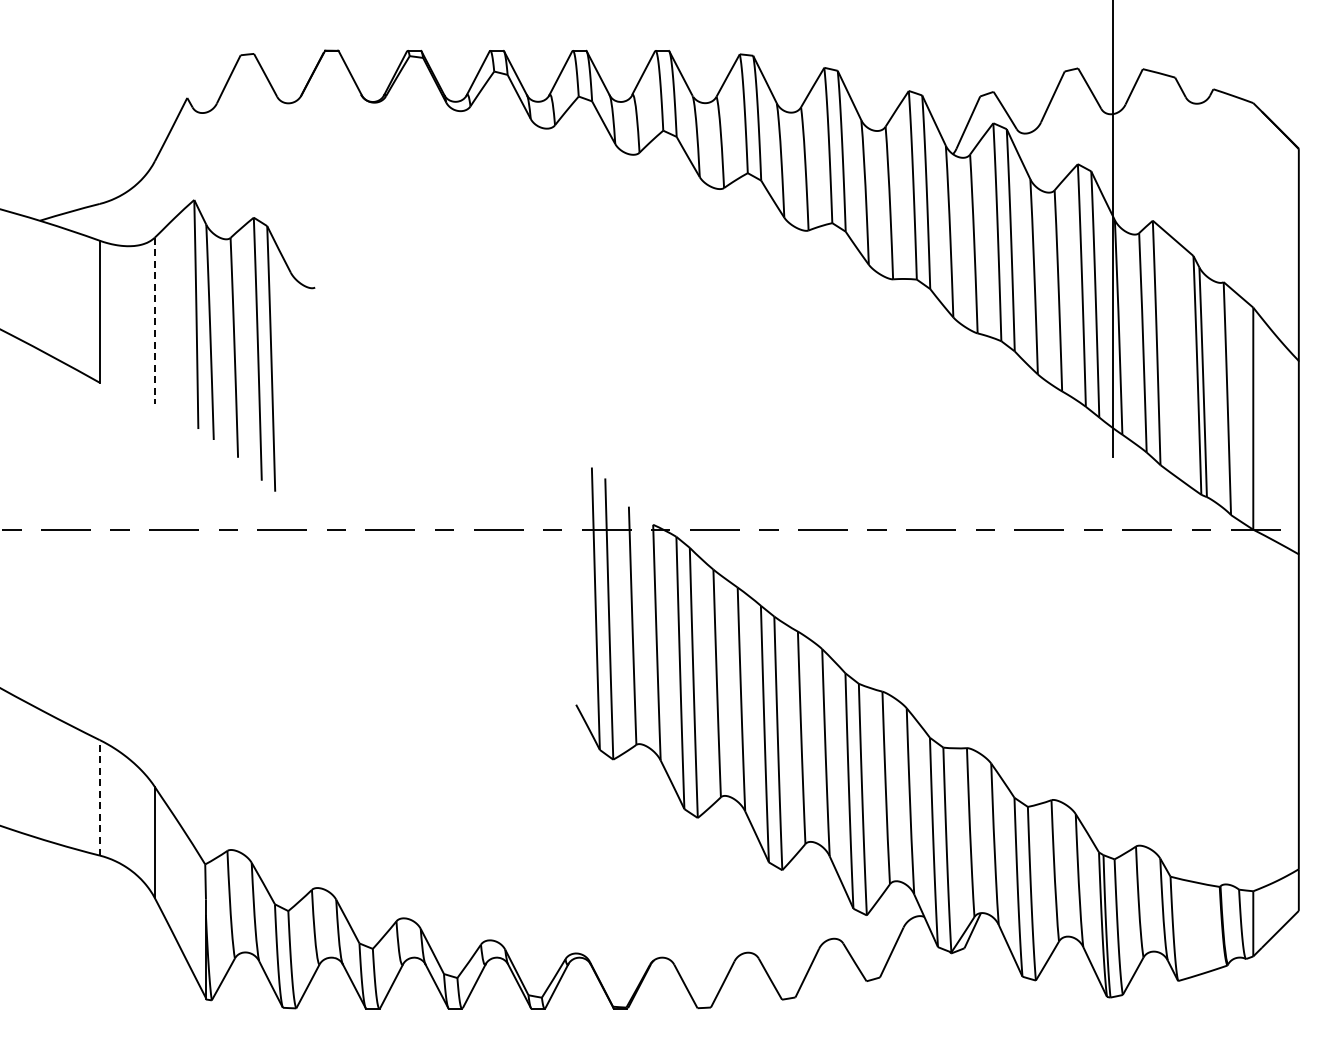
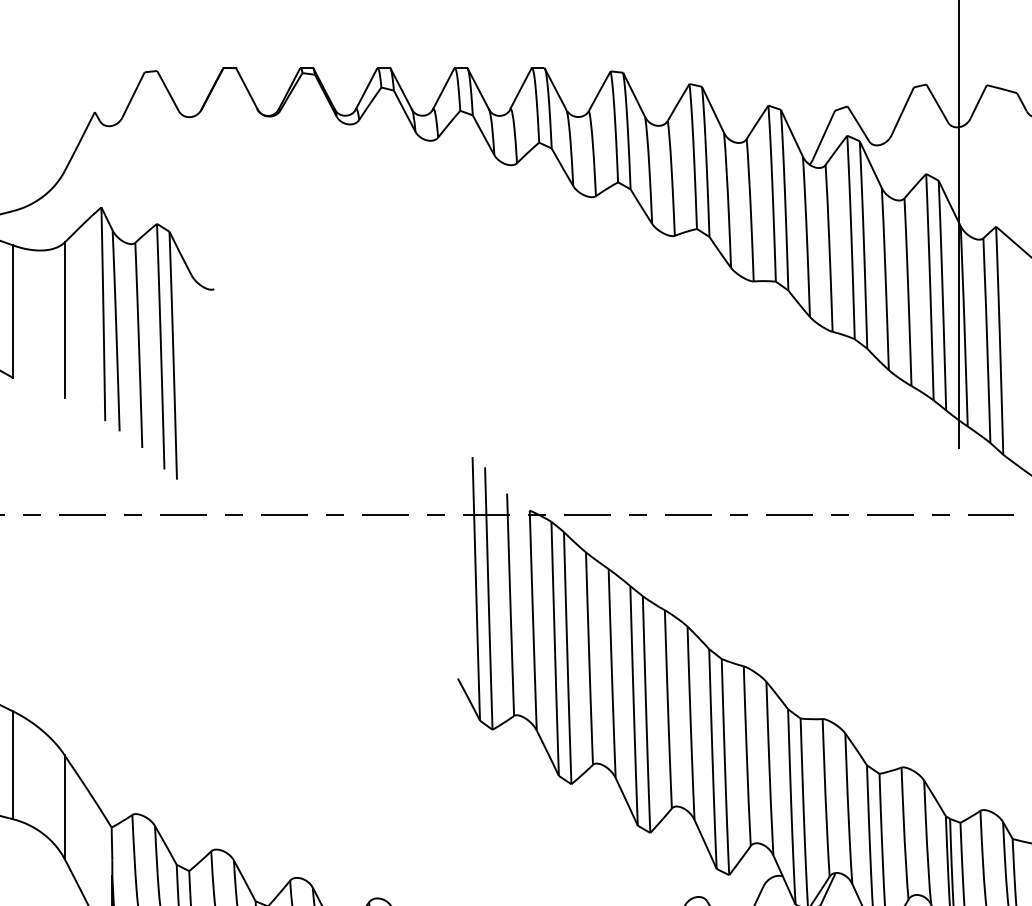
line: (154, 321) -> (64, 320), dashed -> solid
line: (99, 797) -> (12, 765), dashed -> solid

